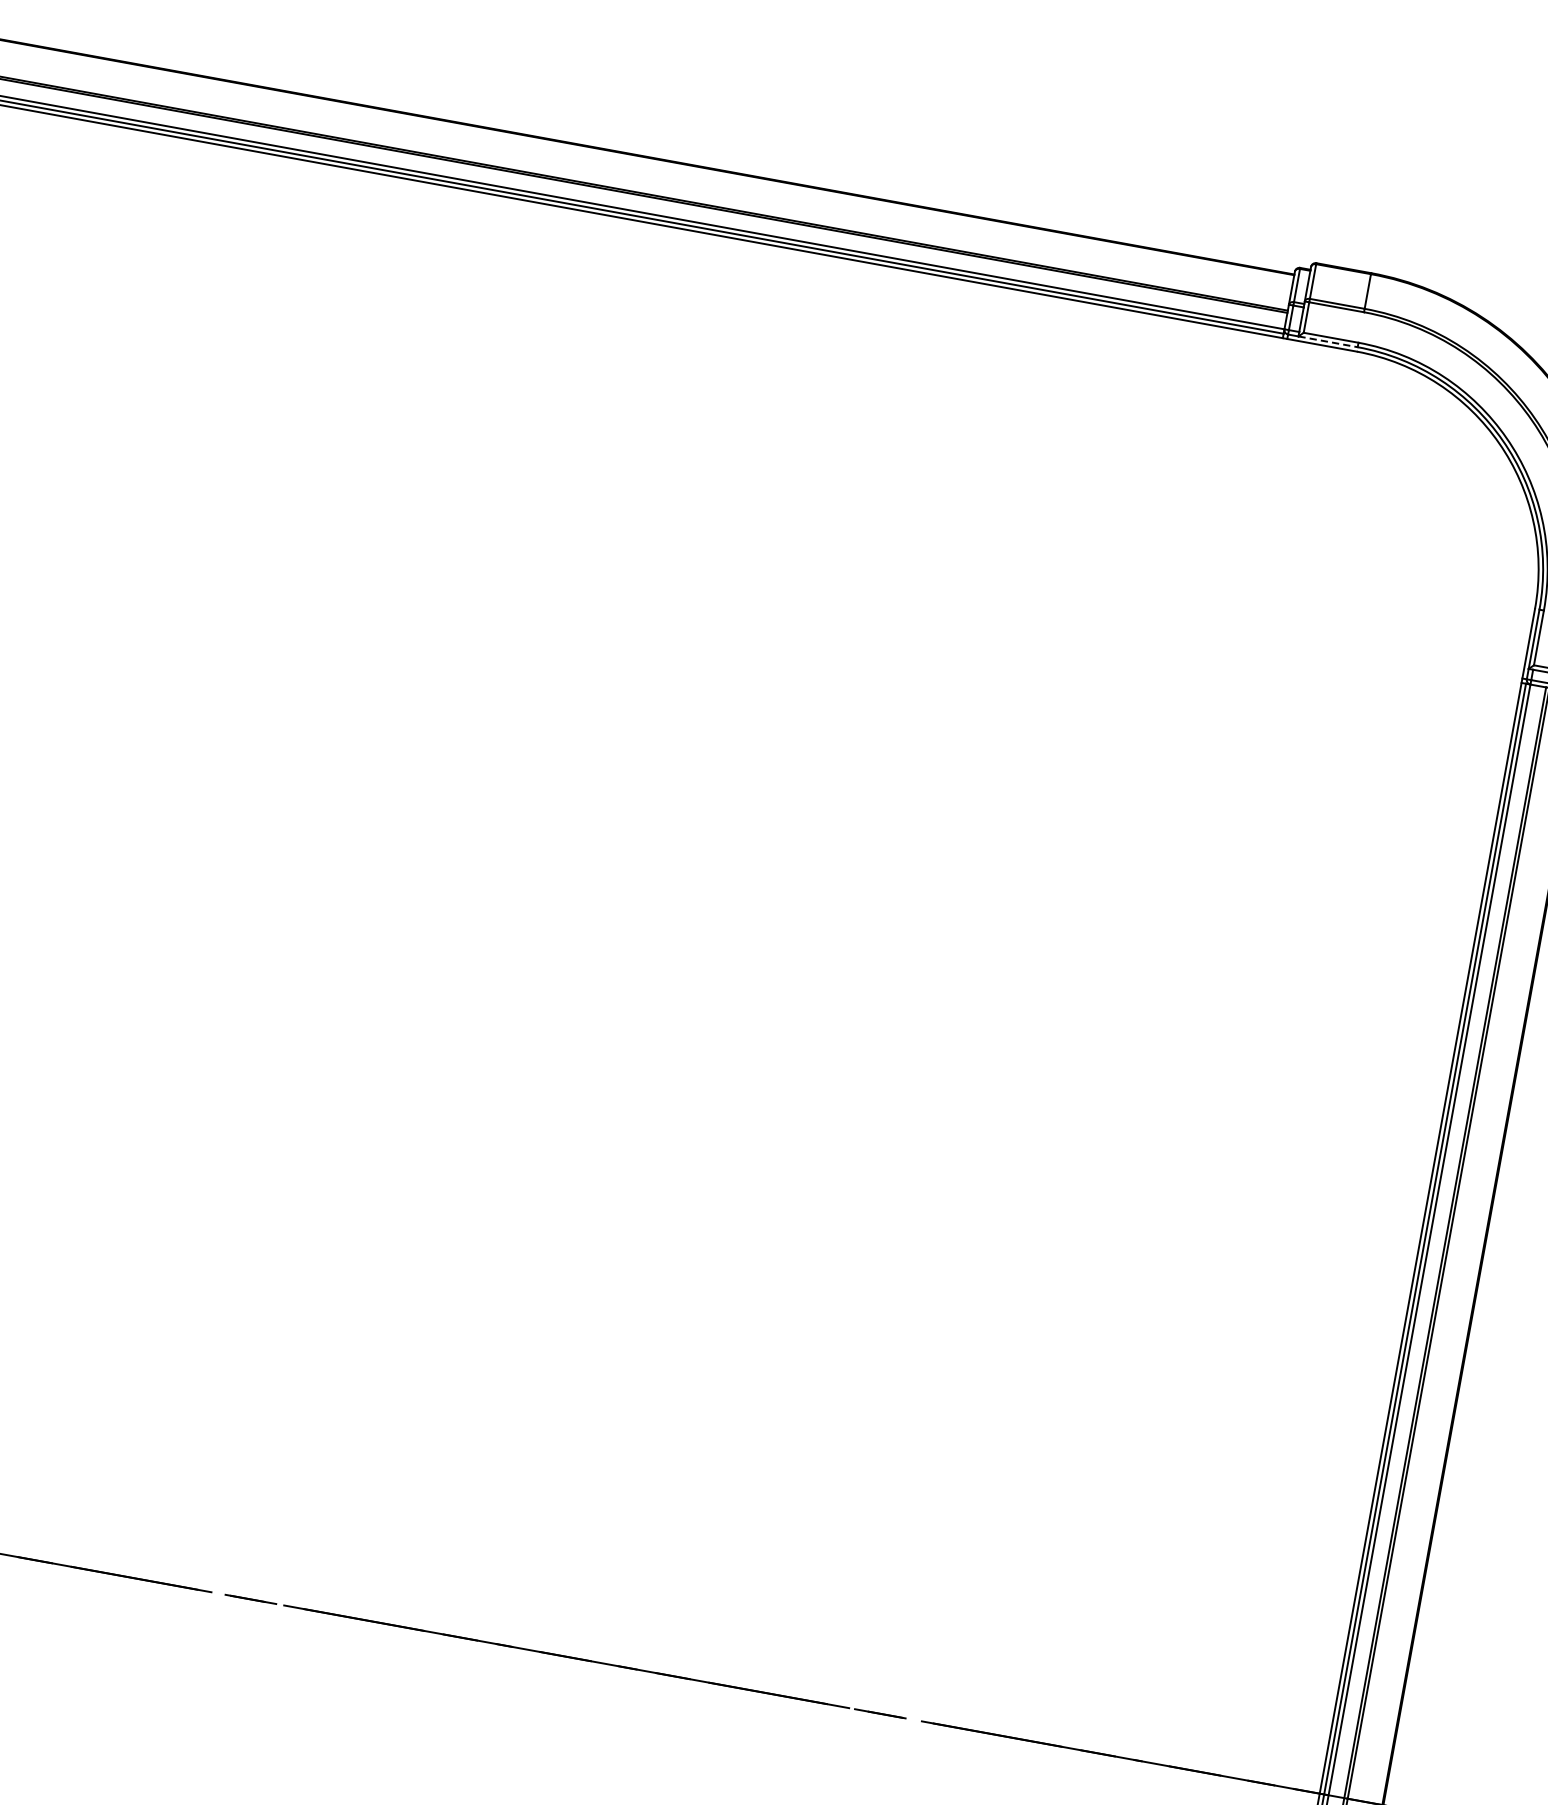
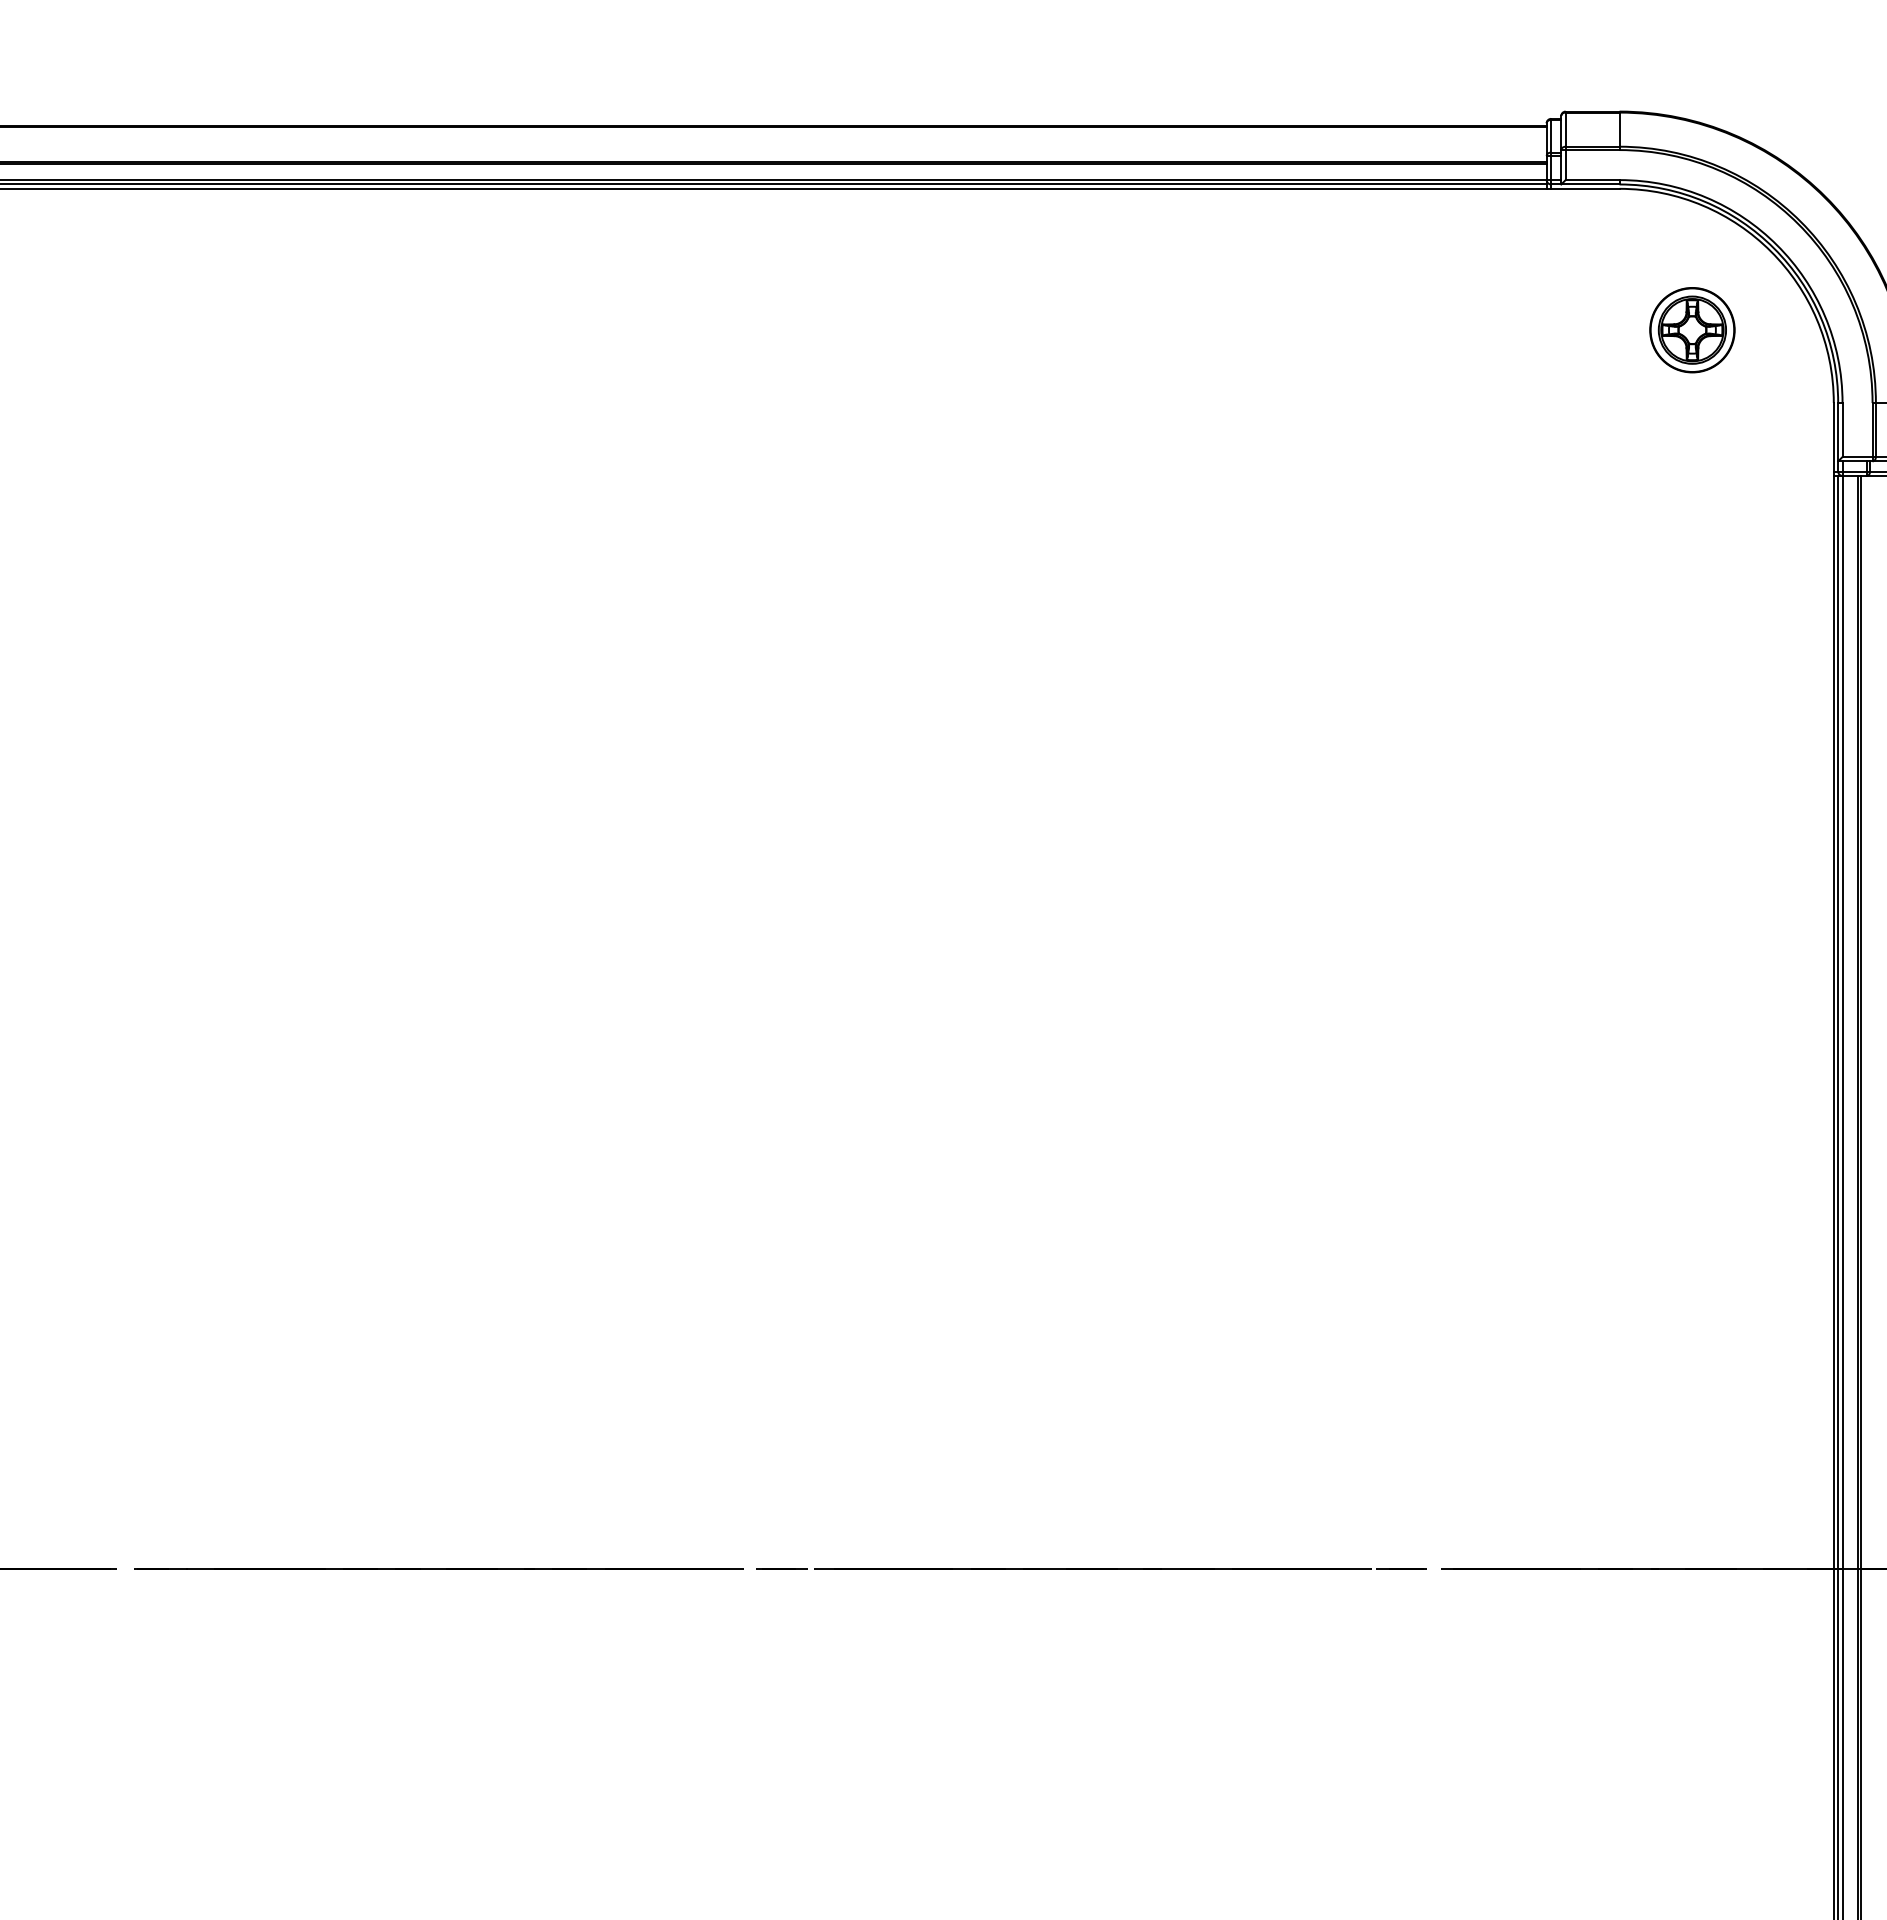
line: (1328, 341) -> (1590, 184), dashed -> solid
part: (1404, 509) -> (1692, 330), added

